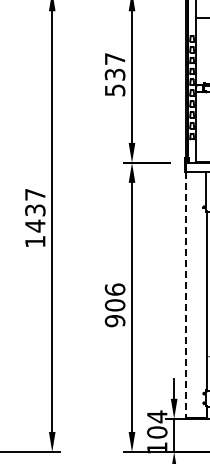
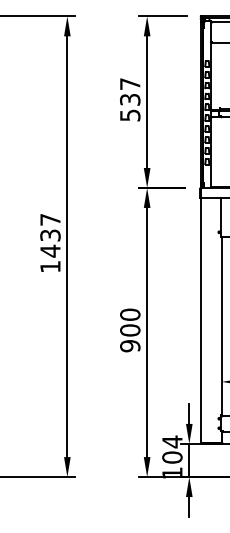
text: (115, 289) -> (130, 314), 906 -> 900
line: (186, 295) -> (201, 320), dashed -> solid

